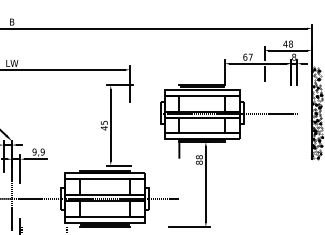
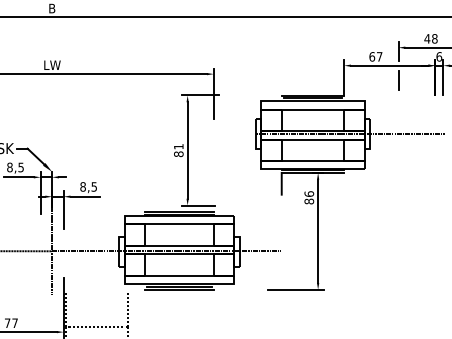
text: (294, 57) -> (439, 56), 8 -> 6
text: (104, 125) -> (178, 150), 45 -> 81
text: (38, 151) -> (88, 186), 9,9 -> 8,5
text: (198, 156) -> (308, 193), 88 -> 86

